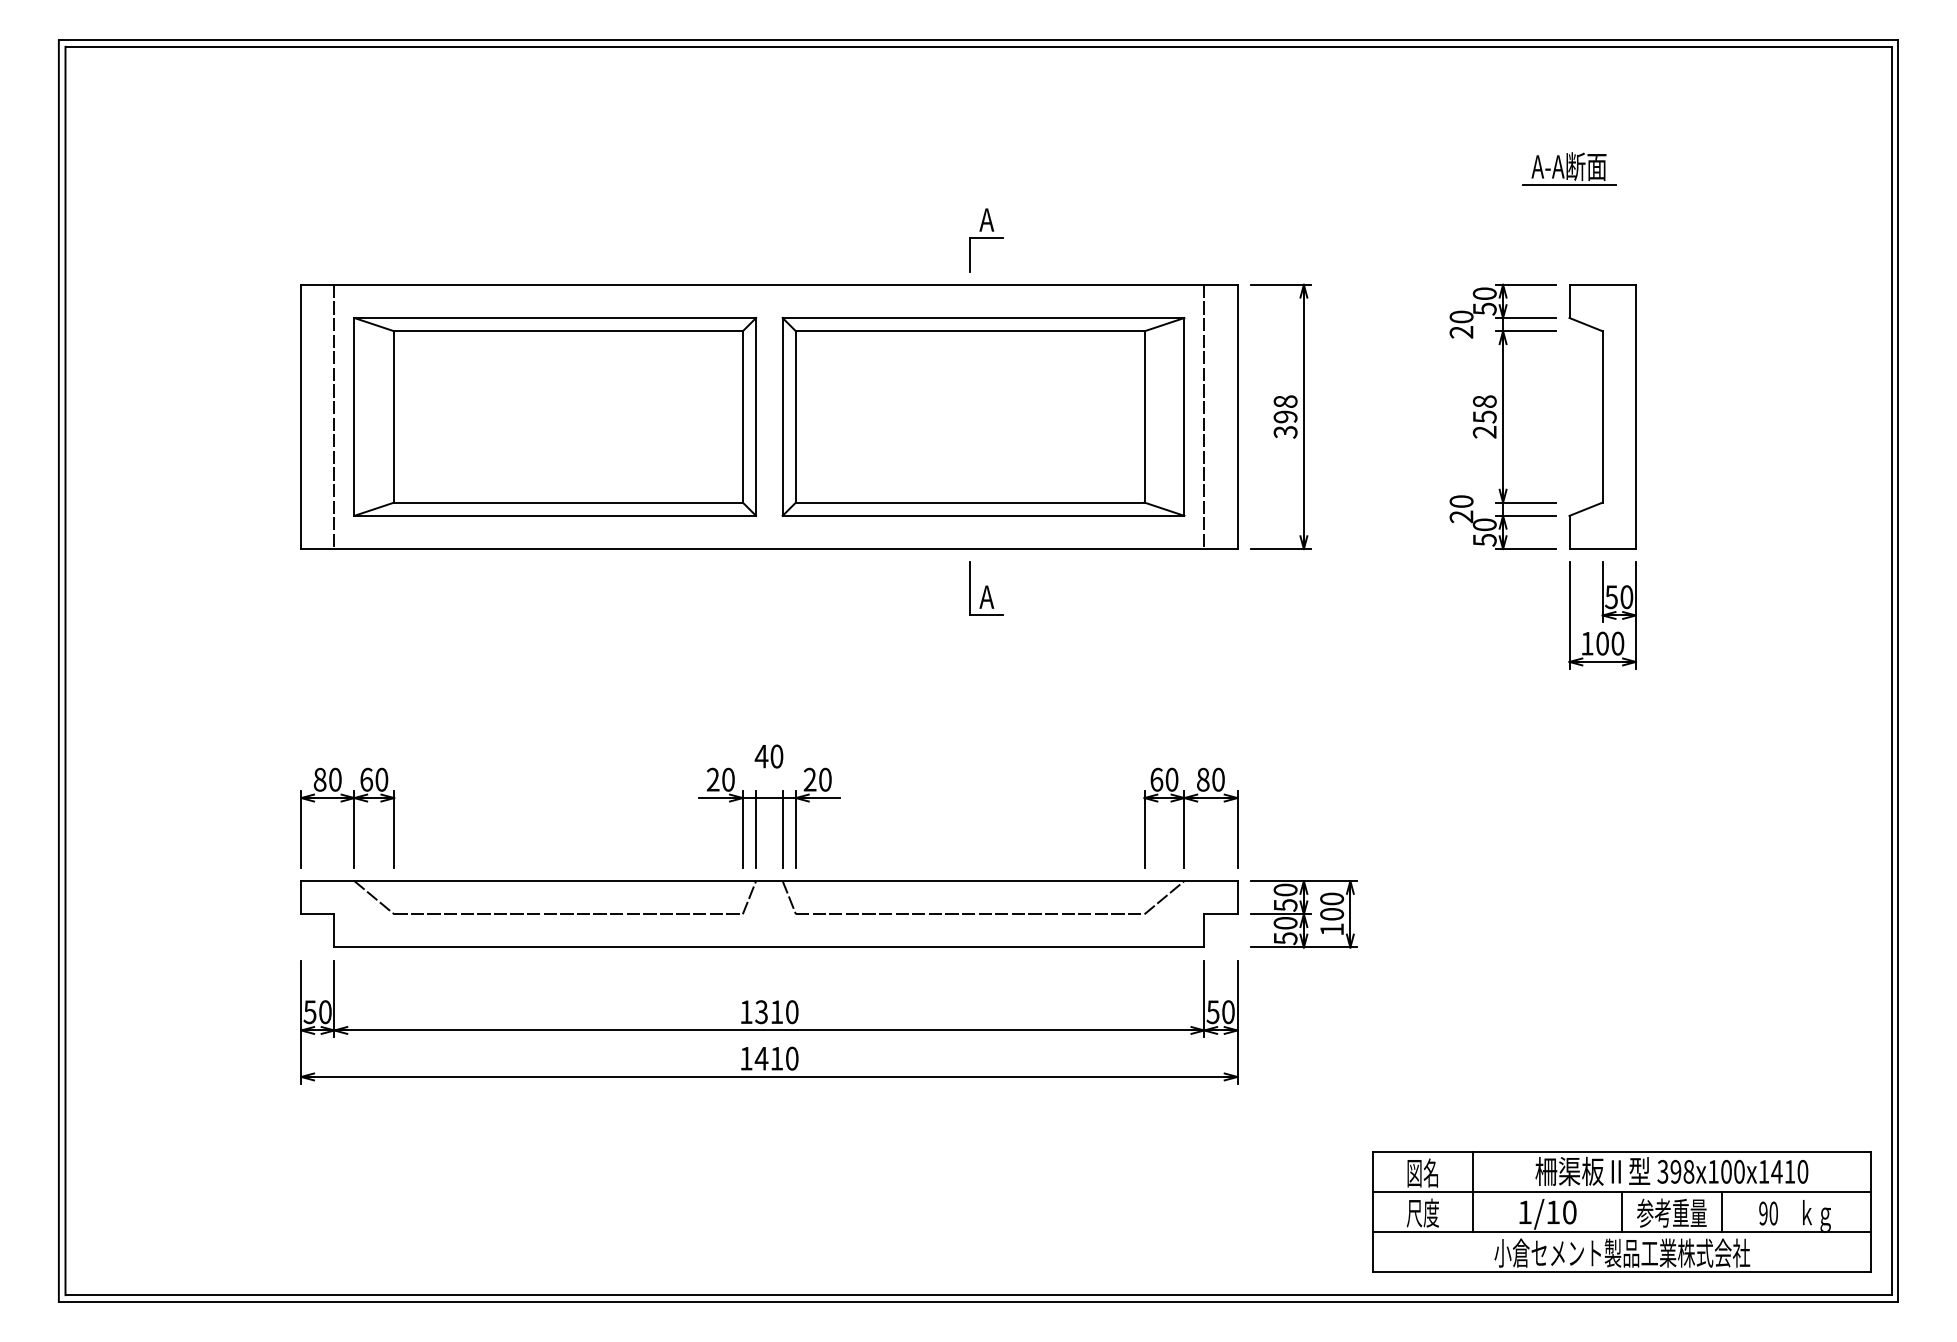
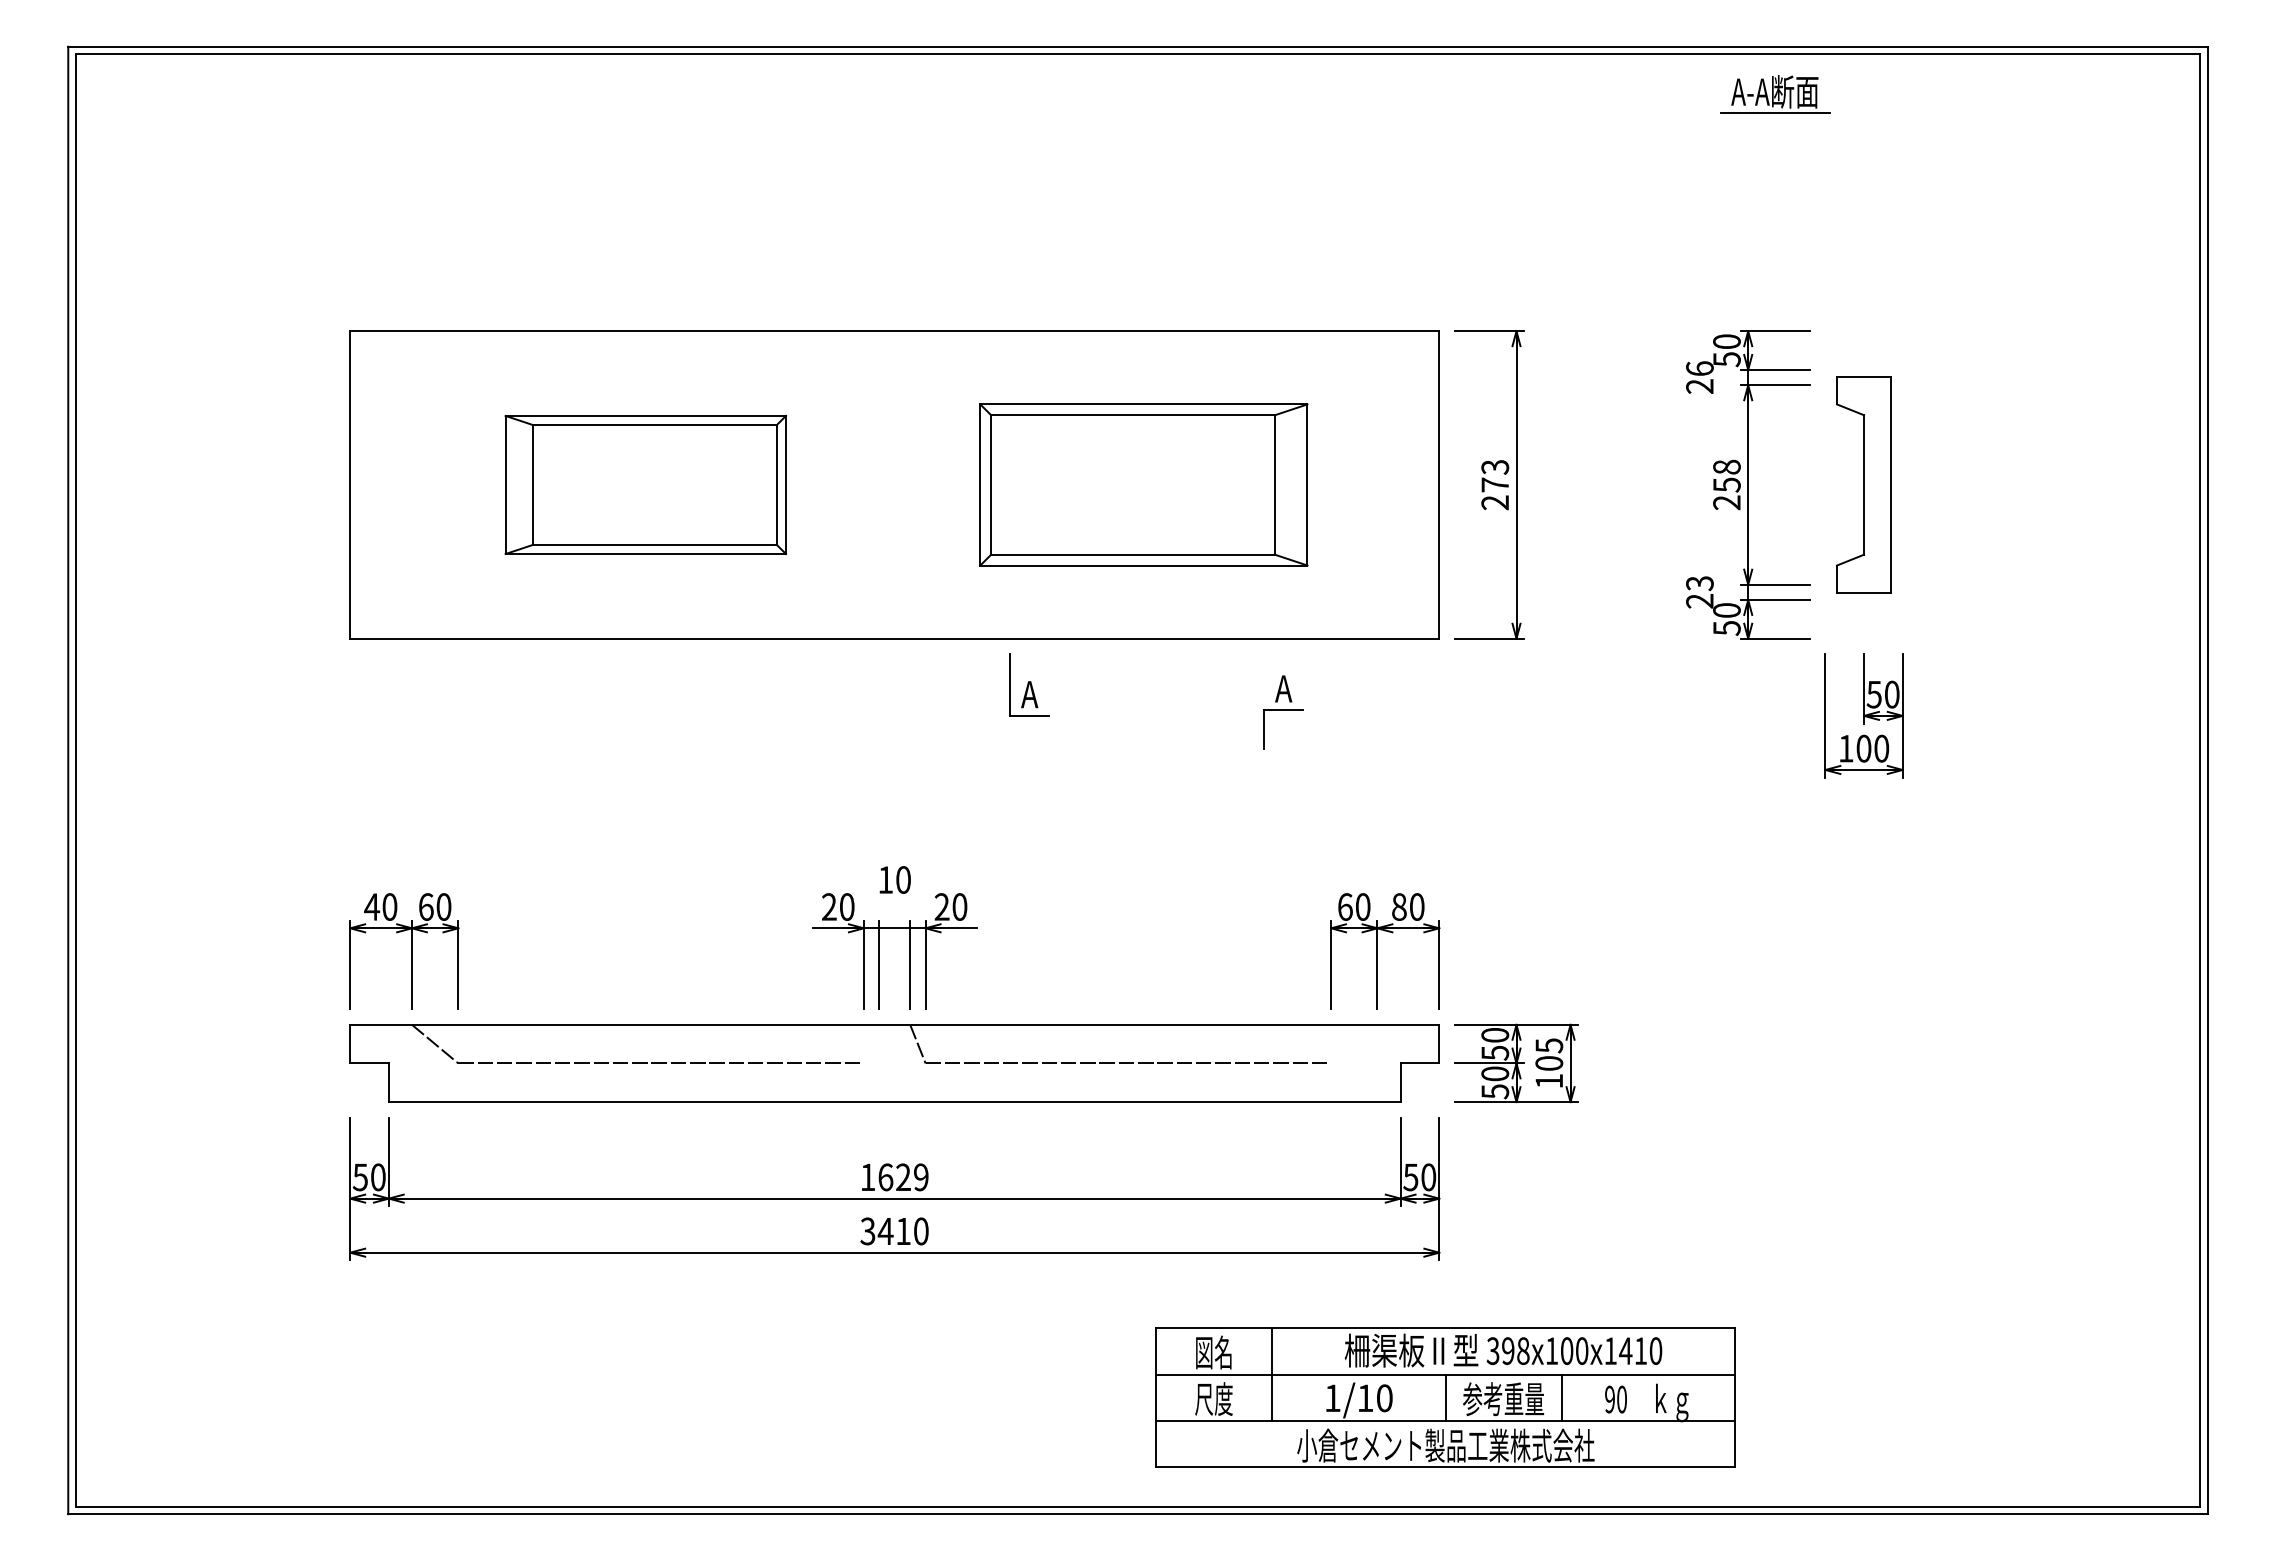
part: (1569, 168) -> (1775, 94), moved
part: (986, 240) -> (1283, 712), moved
text: (1461, 316) -> (1699, 368), 20 -> 26
line: (334, 416) -> (388, 484), removed
part: (555, 416) -> (645, 484), size x0.6
part: (983, 416) -> (1143, 484), size x0.7
line: (1204, 416) -> (1400, 484), removed
text: (1285, 416) -> (1495, 484), 398 -> 273
part: (1602, 416) -> (1863, 484), size x0.7
text: (1461, 501) -> (1699, 583), 20 -> 23
part: (986, 588) -> (1029, 684), moved
text: (761, 756) -> (885, 879), 40 -> 10
text: (320, 779) -> (372, 906), 80 -> 40
line: (749, 897) -> (871, 1043), removed
line: (1164, 897) -> (1354, 1043), removed
text: (1332, 898) -> (1549, 1045), 100 -> 105
text: (776, 1012) -> (903, 1177), 1310 -> 1629
text: (745, 1058) -> (867, 1231), 1410 -> 3410
part: (1621, 1211) -> (1445, 1397), moved

